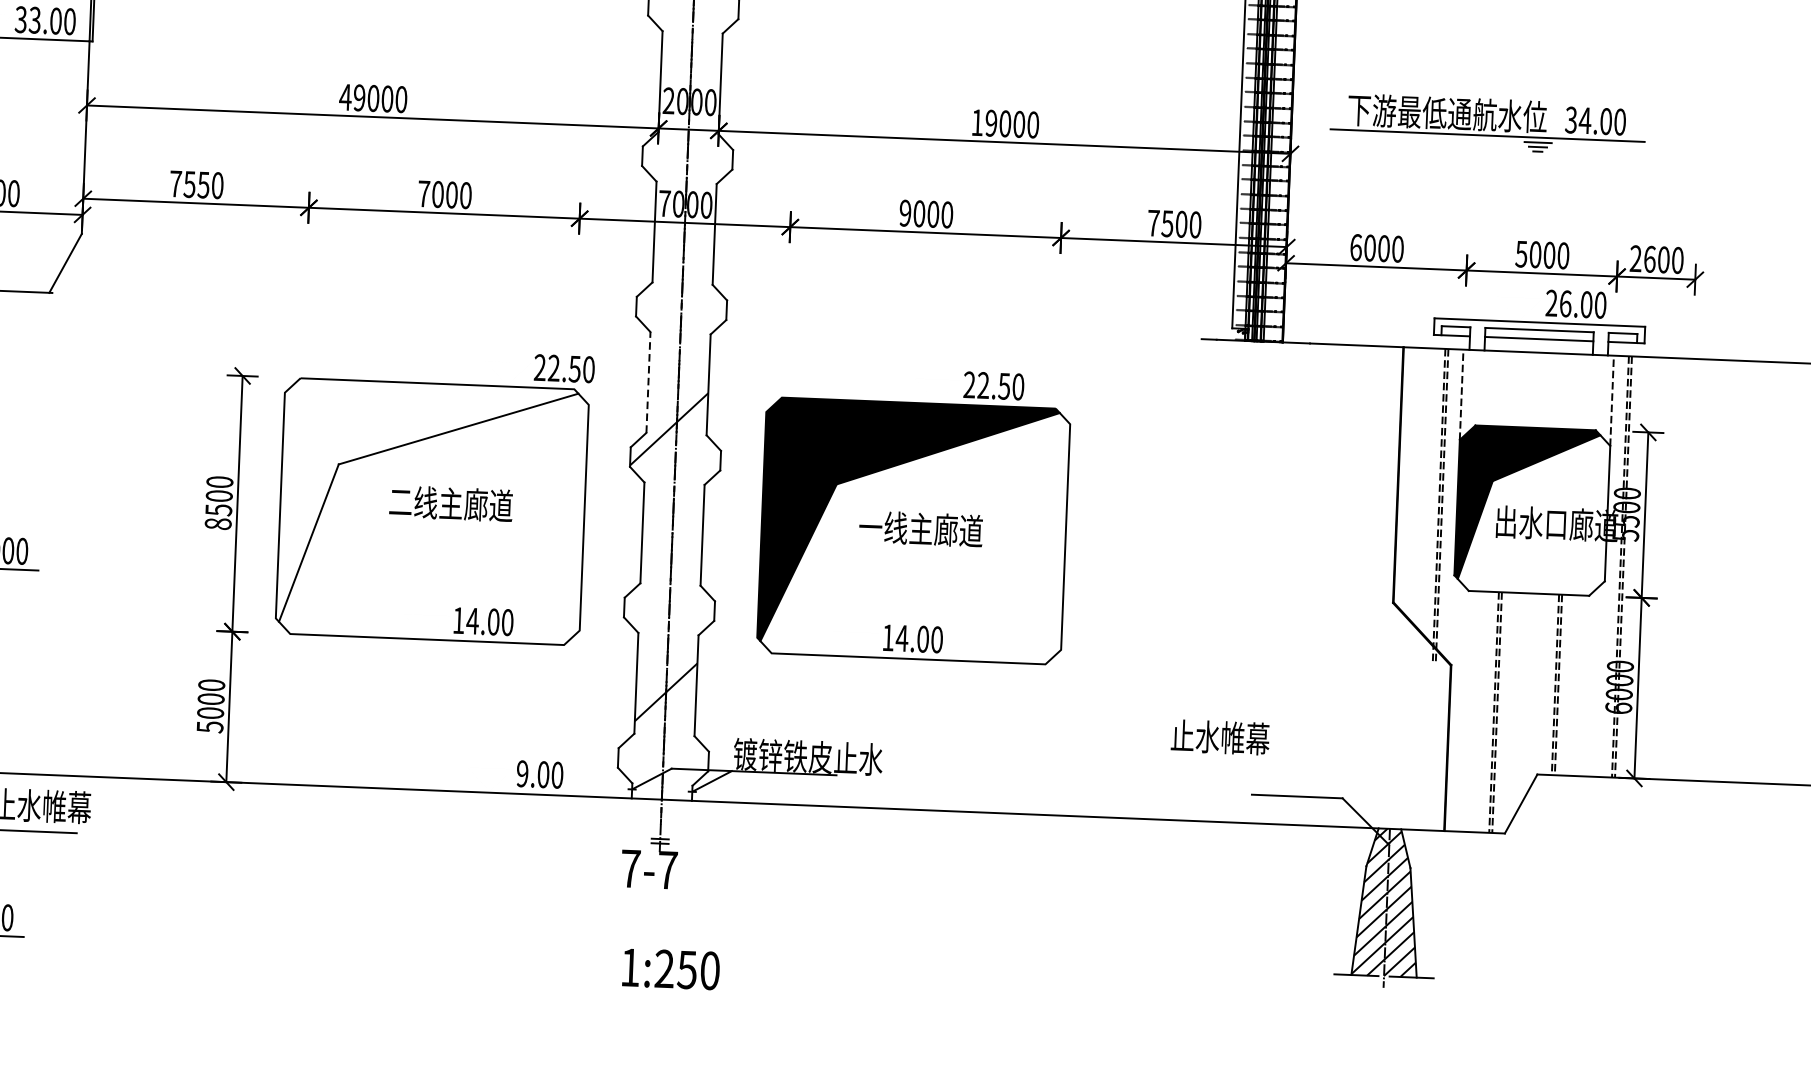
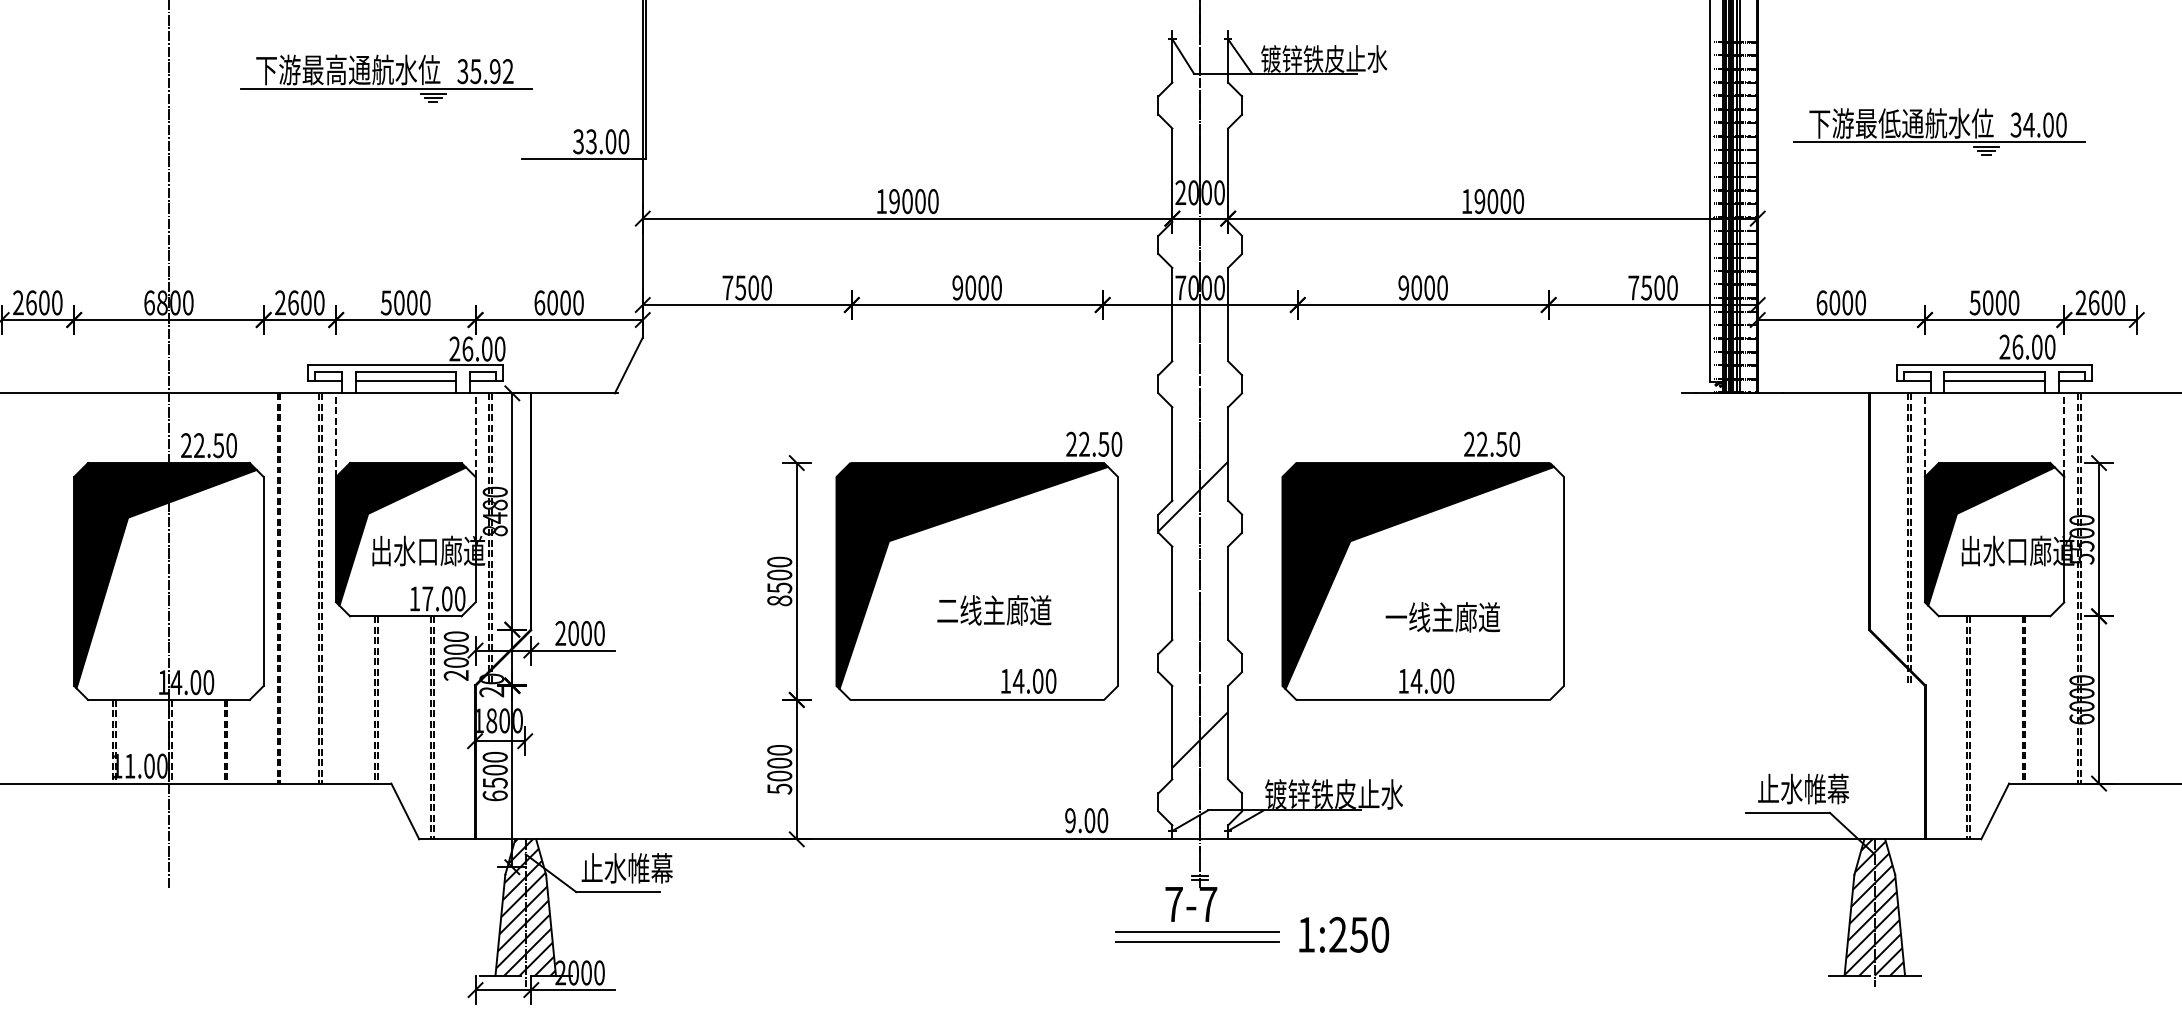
text: (345, 97) -> (881, 201), 49000 -> 19000
part: (1488, 123) -> (1939, 131), moved
text: (203, 184) -> (753, 287), 7550 -> 7500
text: (423, 193) -> (957, 287), 7000 -> 9000
line: (648, 381) -> (1172, 453), dashed -> solid
text: (451, 503) -> (994, 610), moved
fill: (427, 506) -> (972, 576), added
text: (920, 529) -> (1442, 617), moved
text: (1220, 736) -> (1803, 788), moved
line: (654, 899) -> (1197, 931), added
line: (654, 910) -> (1197, 942), added
text: (671, 968) -> (1344, 934), moved

